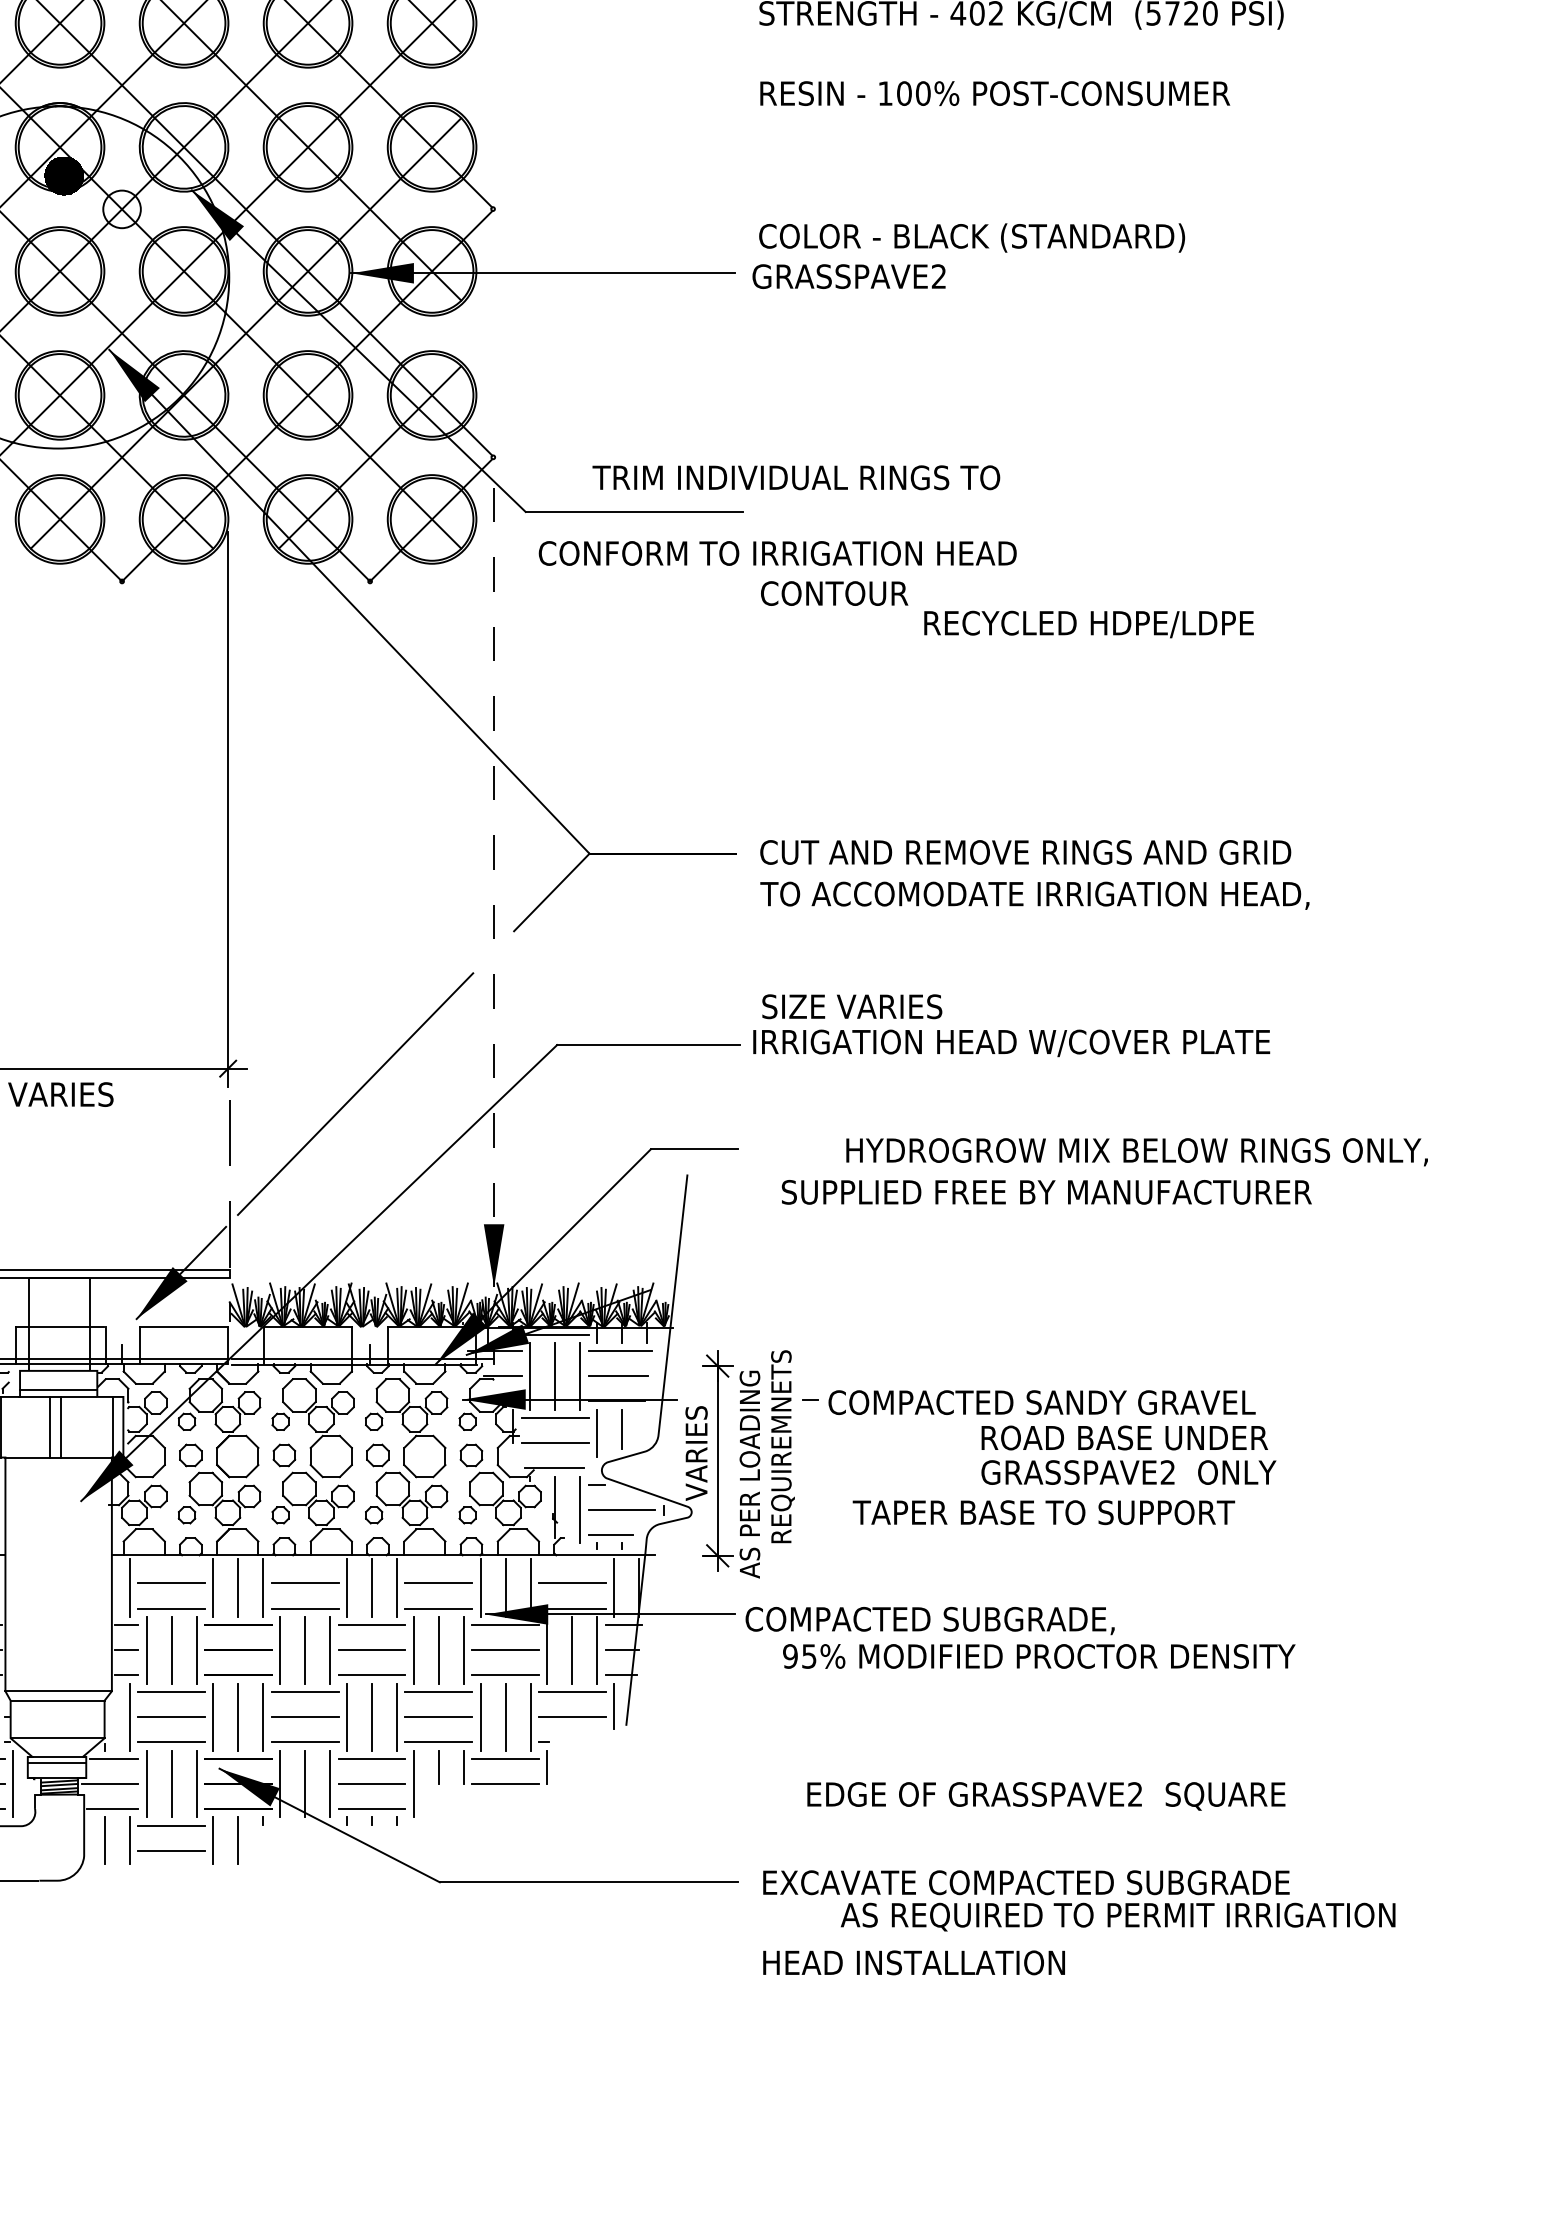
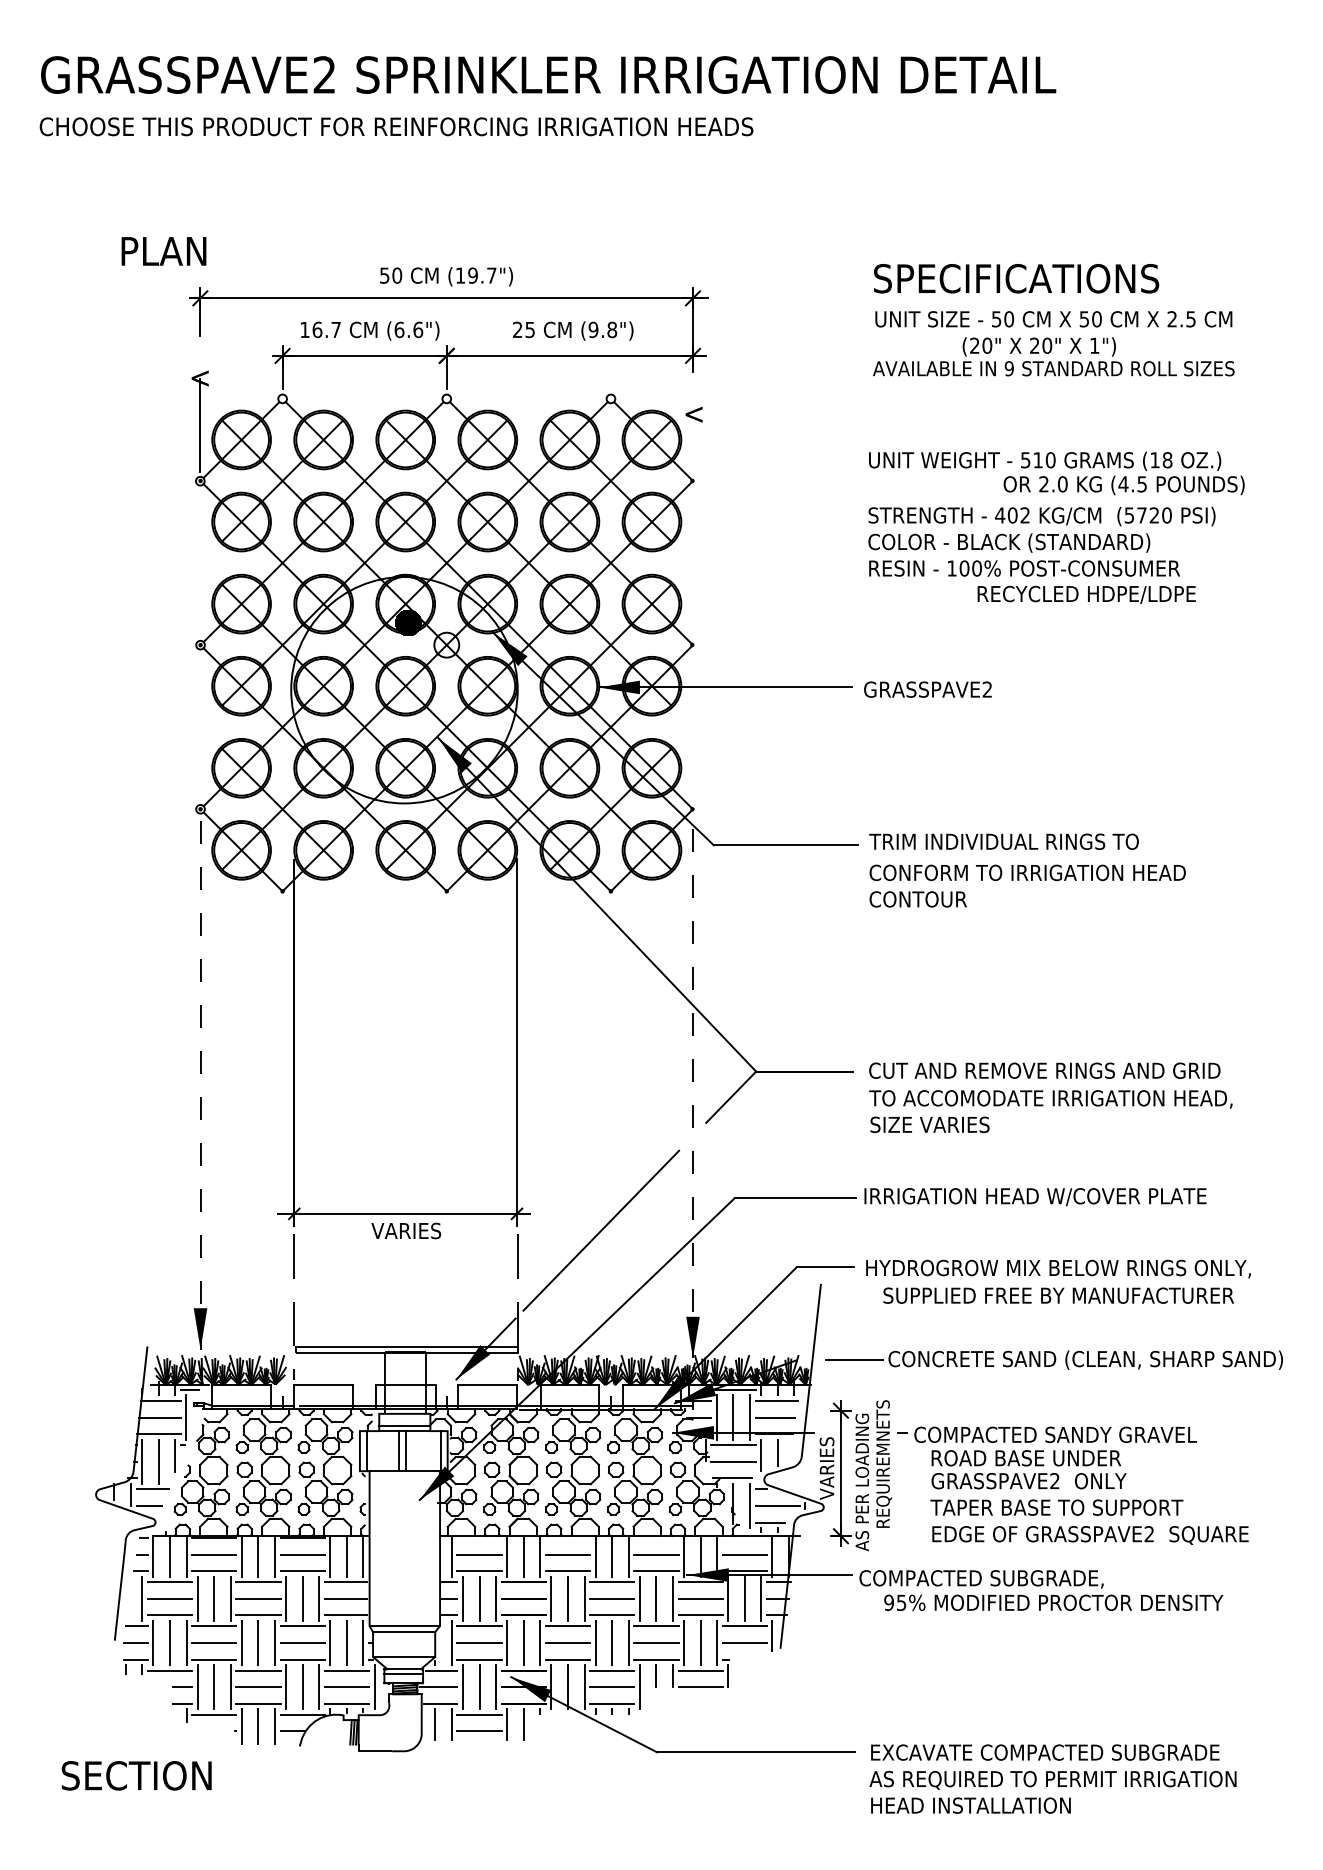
text: (972, 237) -> (1009, 542), moved
text: (795, 477) -> (1003, 841), moved
text: (777, 552) -> (1027, 872), moved
text: (1088, 623) -> (1086, 594), moved
text: (851, 1006) -> (929, 1124), moved
text: (1137, 1151) -> (1058, 1268), moved
part: (1038, 1288) -> (1053, 1359), added
text: (1127, 1454) -> (1028, 1469), moved
text: (1046, 1796) -> (1090, 1535), moved
text: (1117, 1917) -> (1052, 1780), moved

